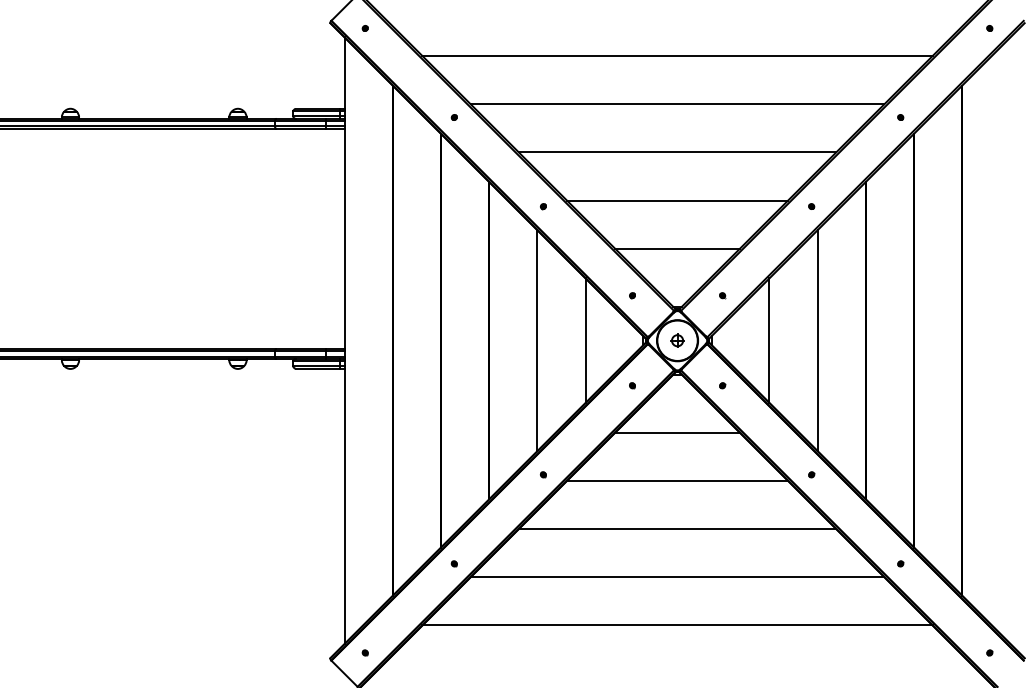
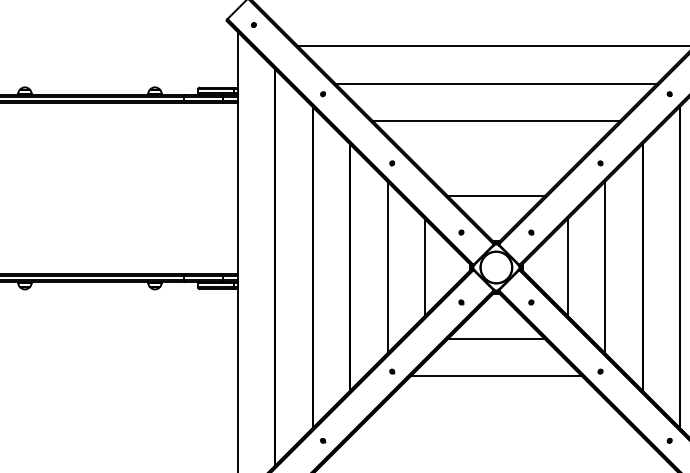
line: (677, 200) -> (496, 158), removed
part: (677, 340) -> (496, 267), removed
line: (677, 529) -> (496, 414), removed
line: (677, 577) -> (496, 451), removed

